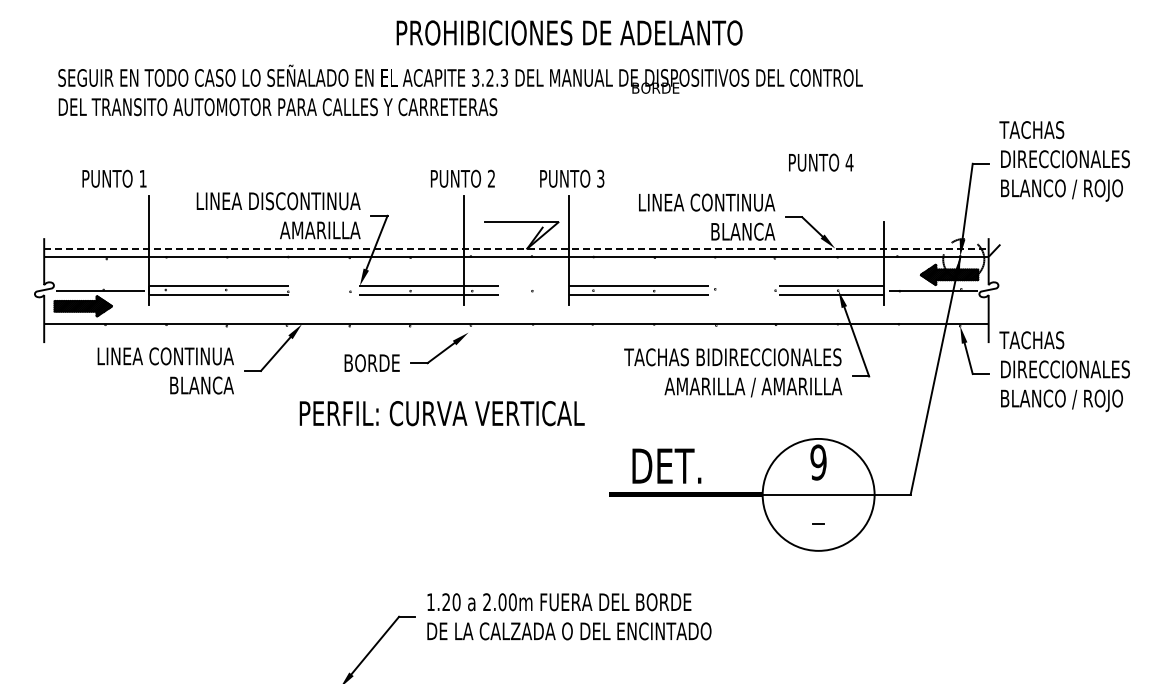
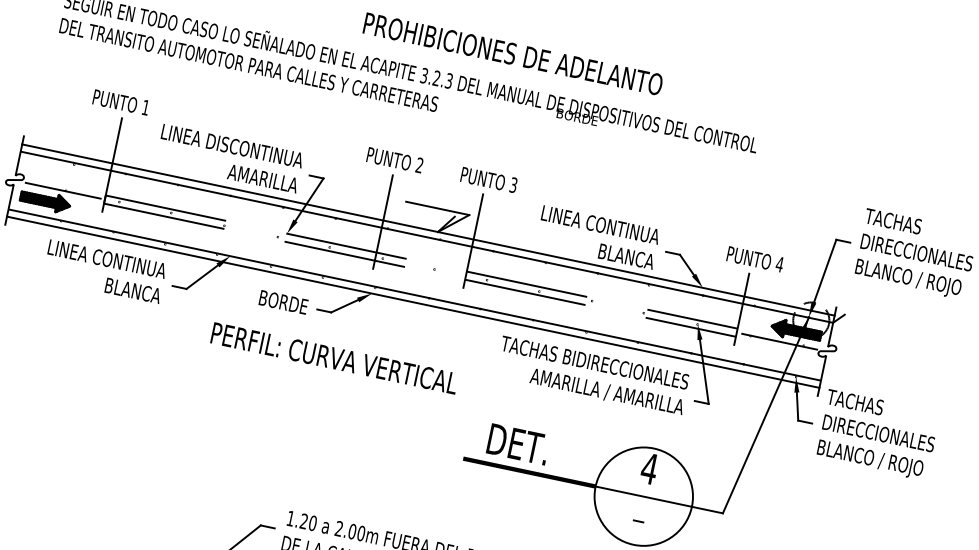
text: (821, 162) -> (755, 259), moved
text: (114, 178) -> (121, 102), moved
line: (516, 248) -> (428, 229), dashed -> solid
line: (516, 332) -> (413, 302), added
text: (818, 462) -> (649, 468), 9 -> 4

